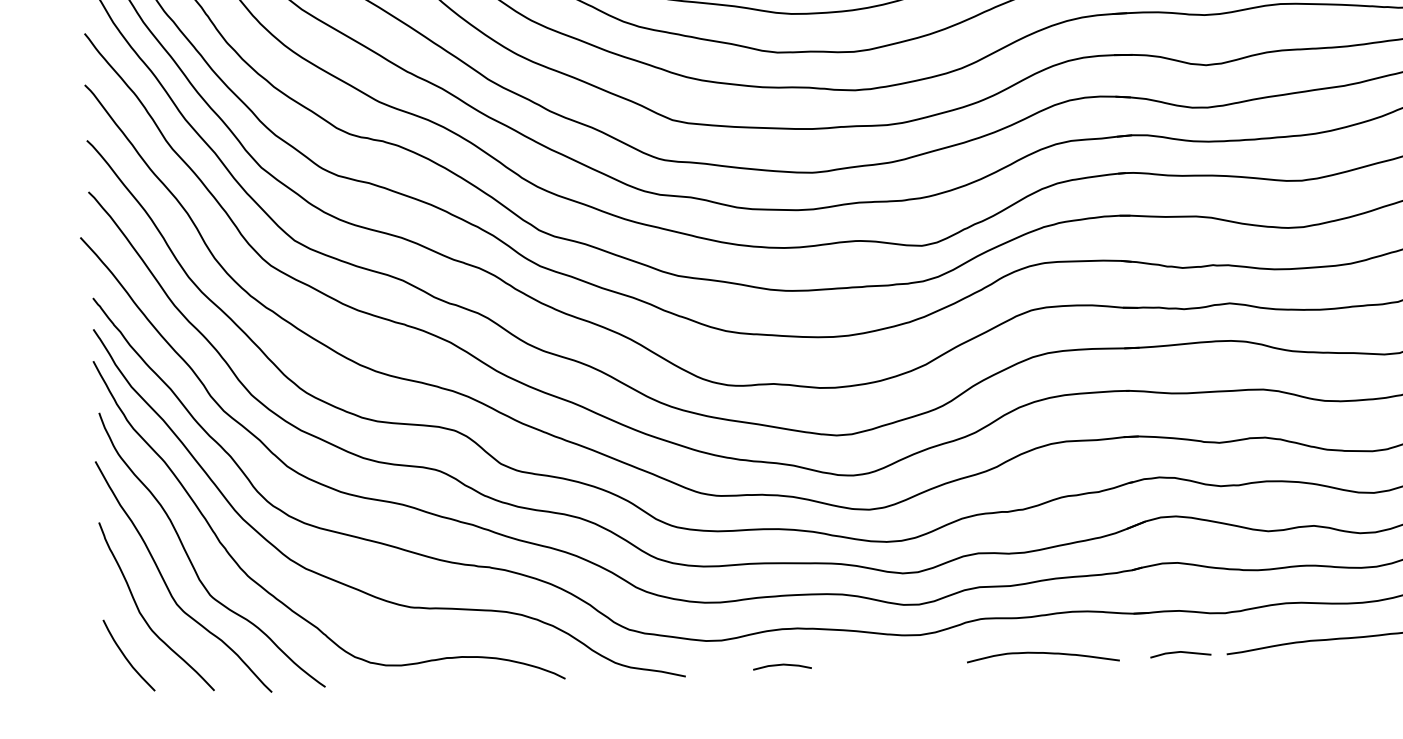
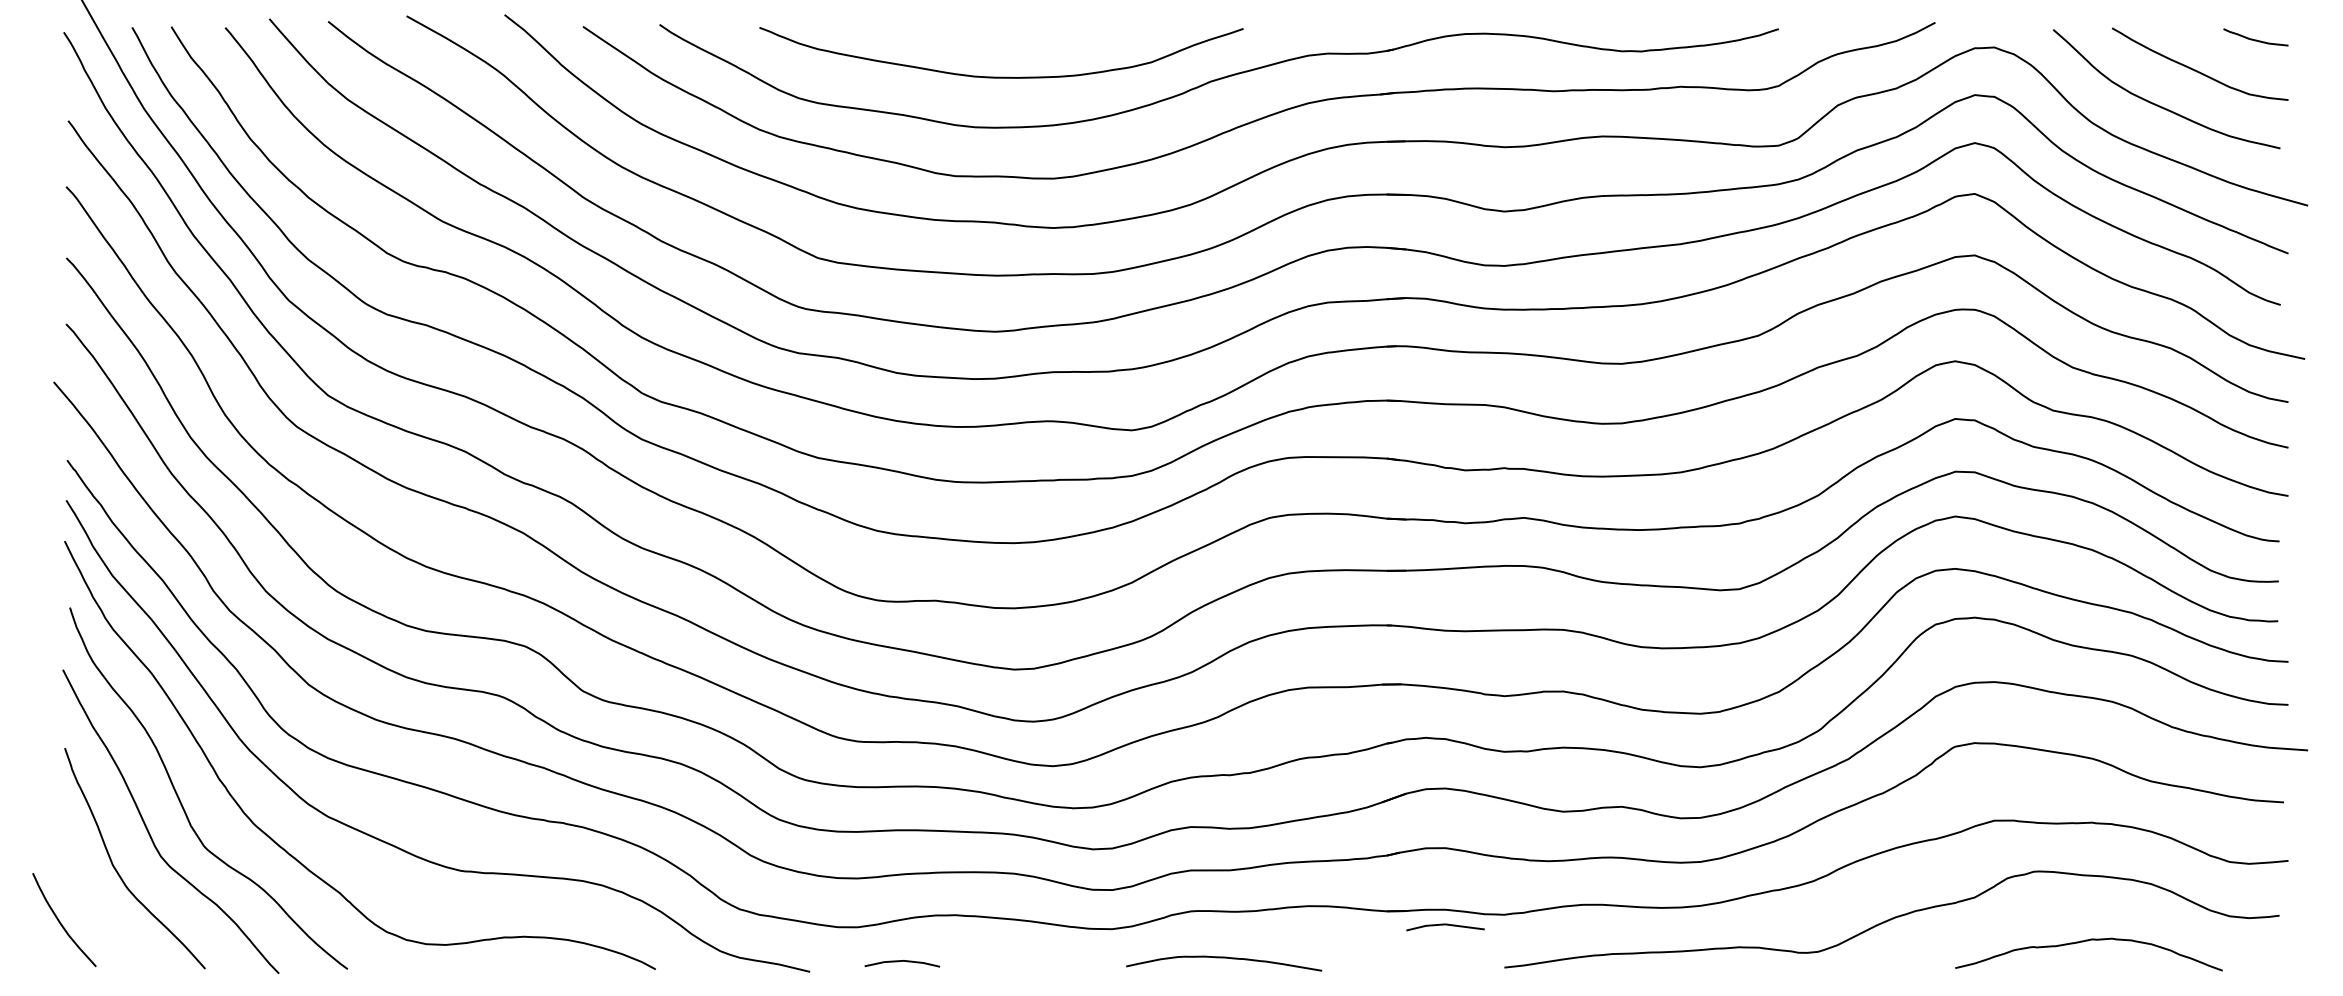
line: (1180, 652) -> (1445, 925), moved
curve: (1043, 653) -> (1224, 958), moved
curve: (126, 656) -> (60, 921), moved
line: (782, 665) -> (902, 961), moved

